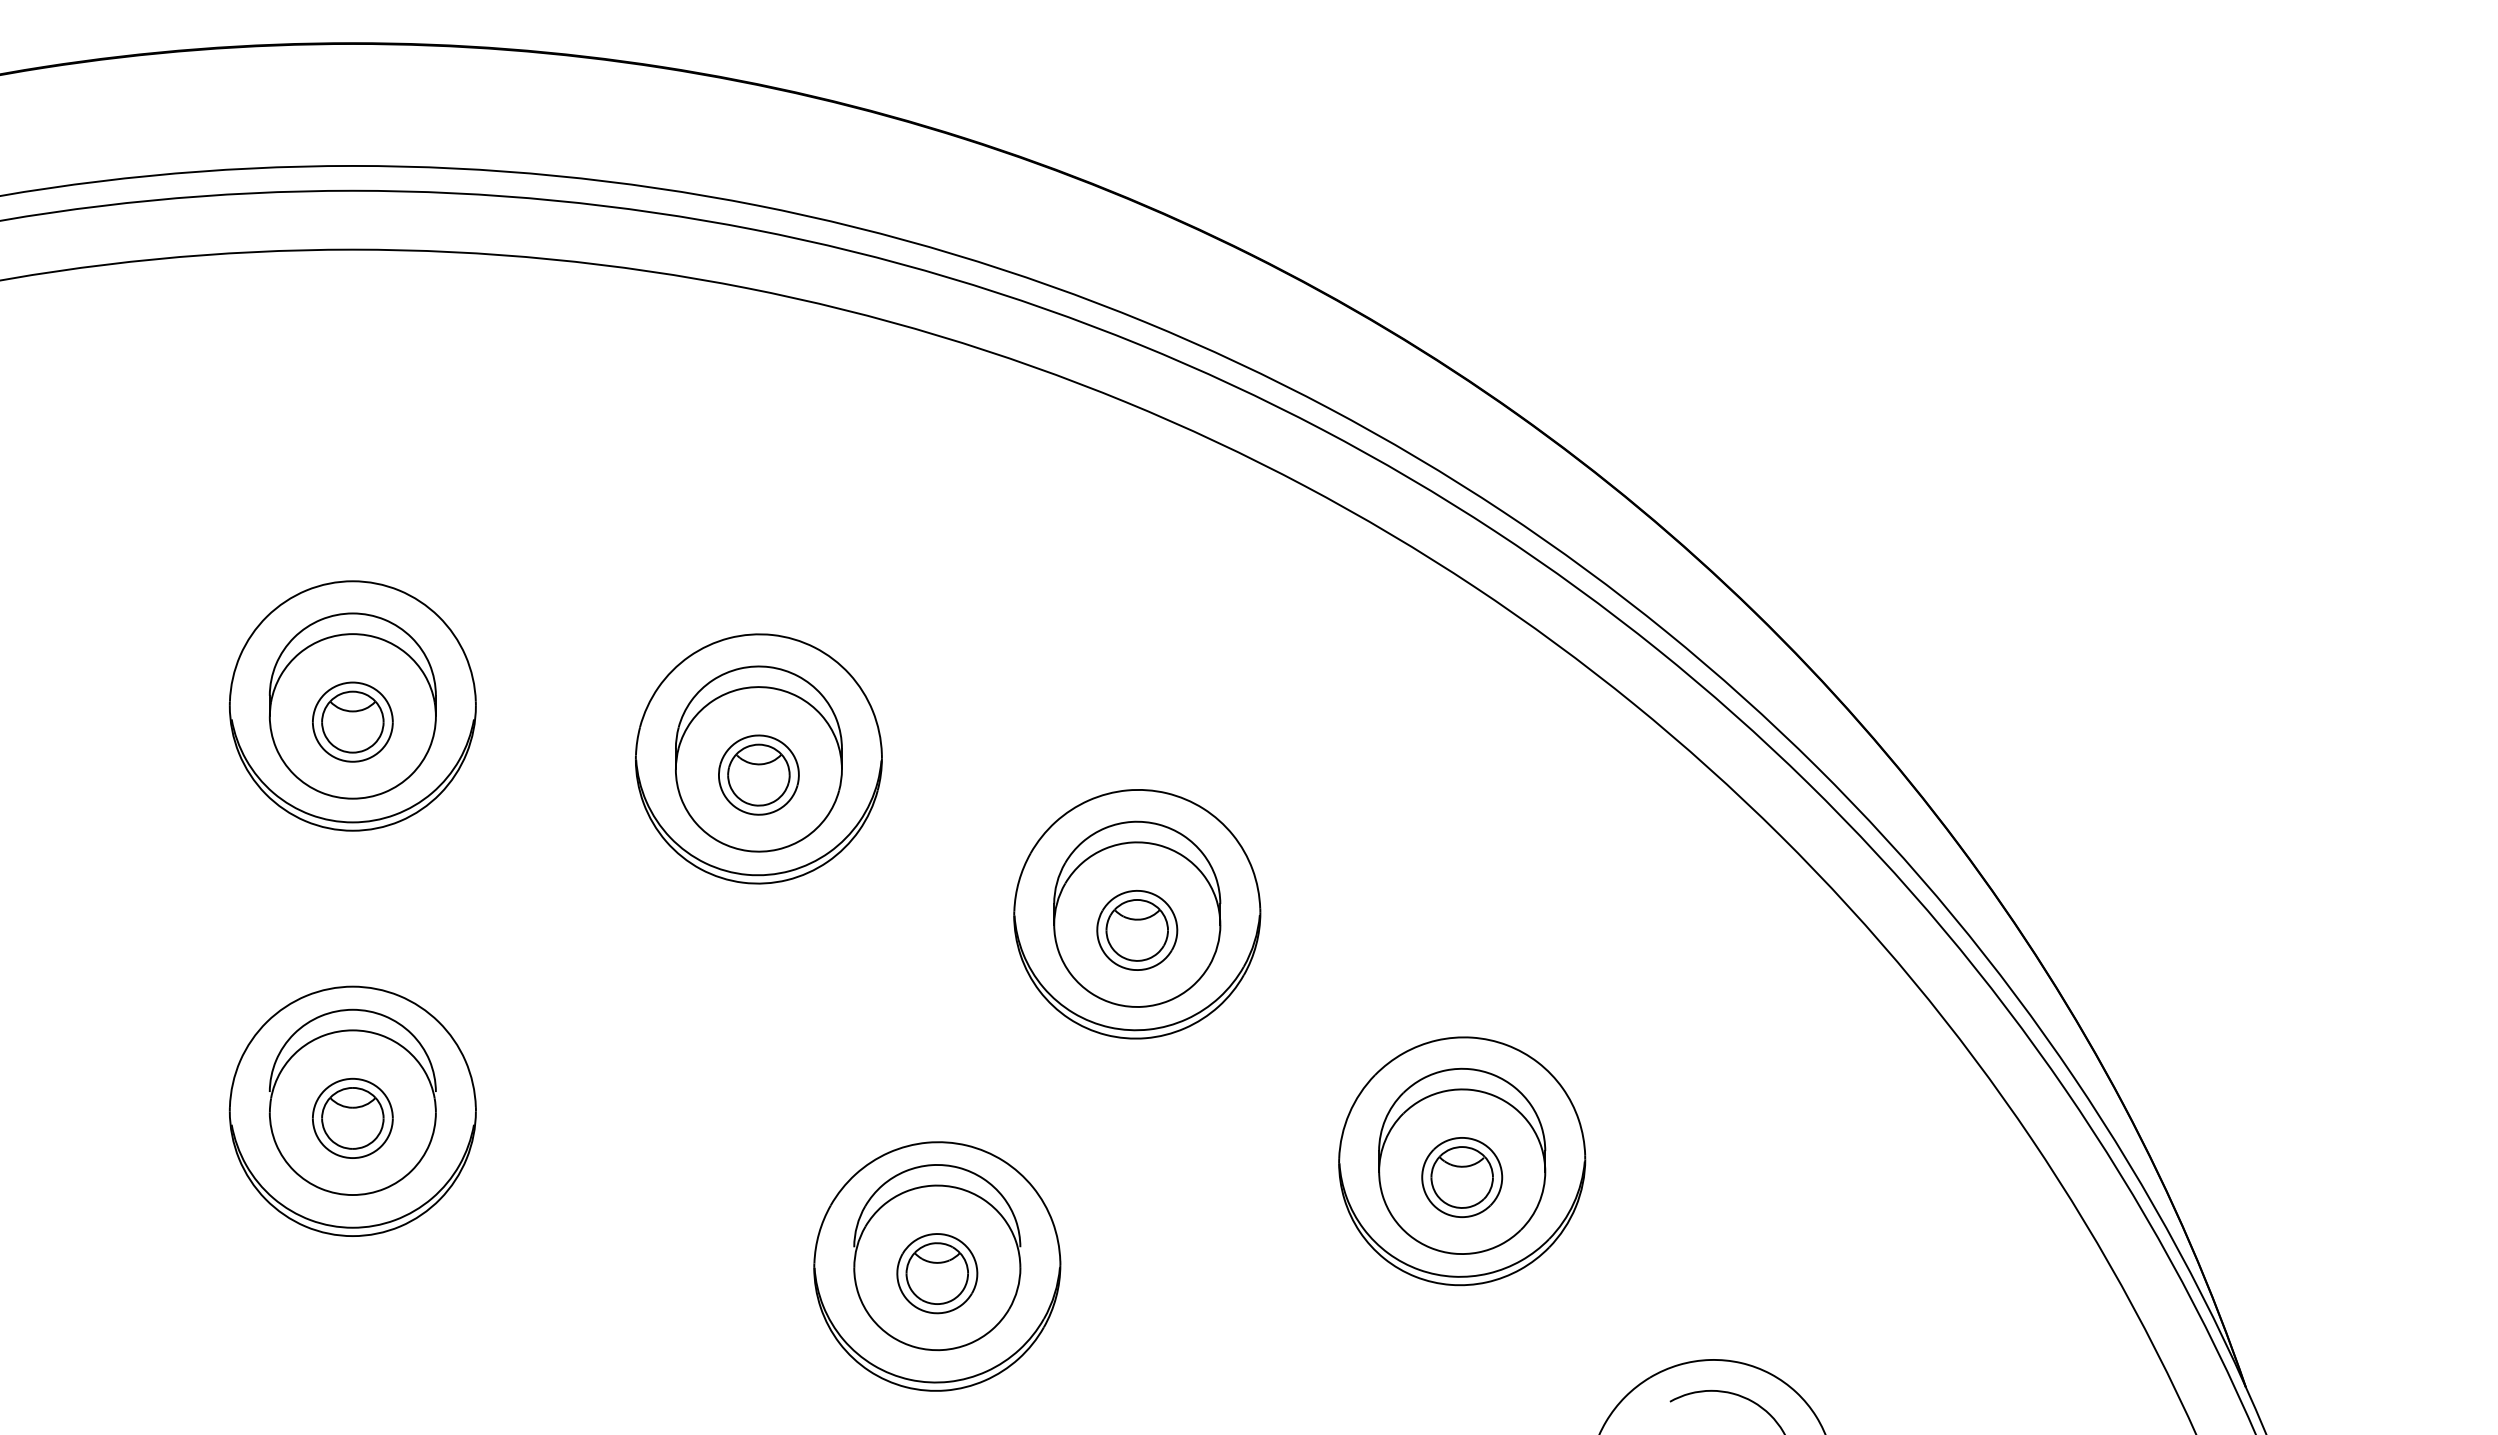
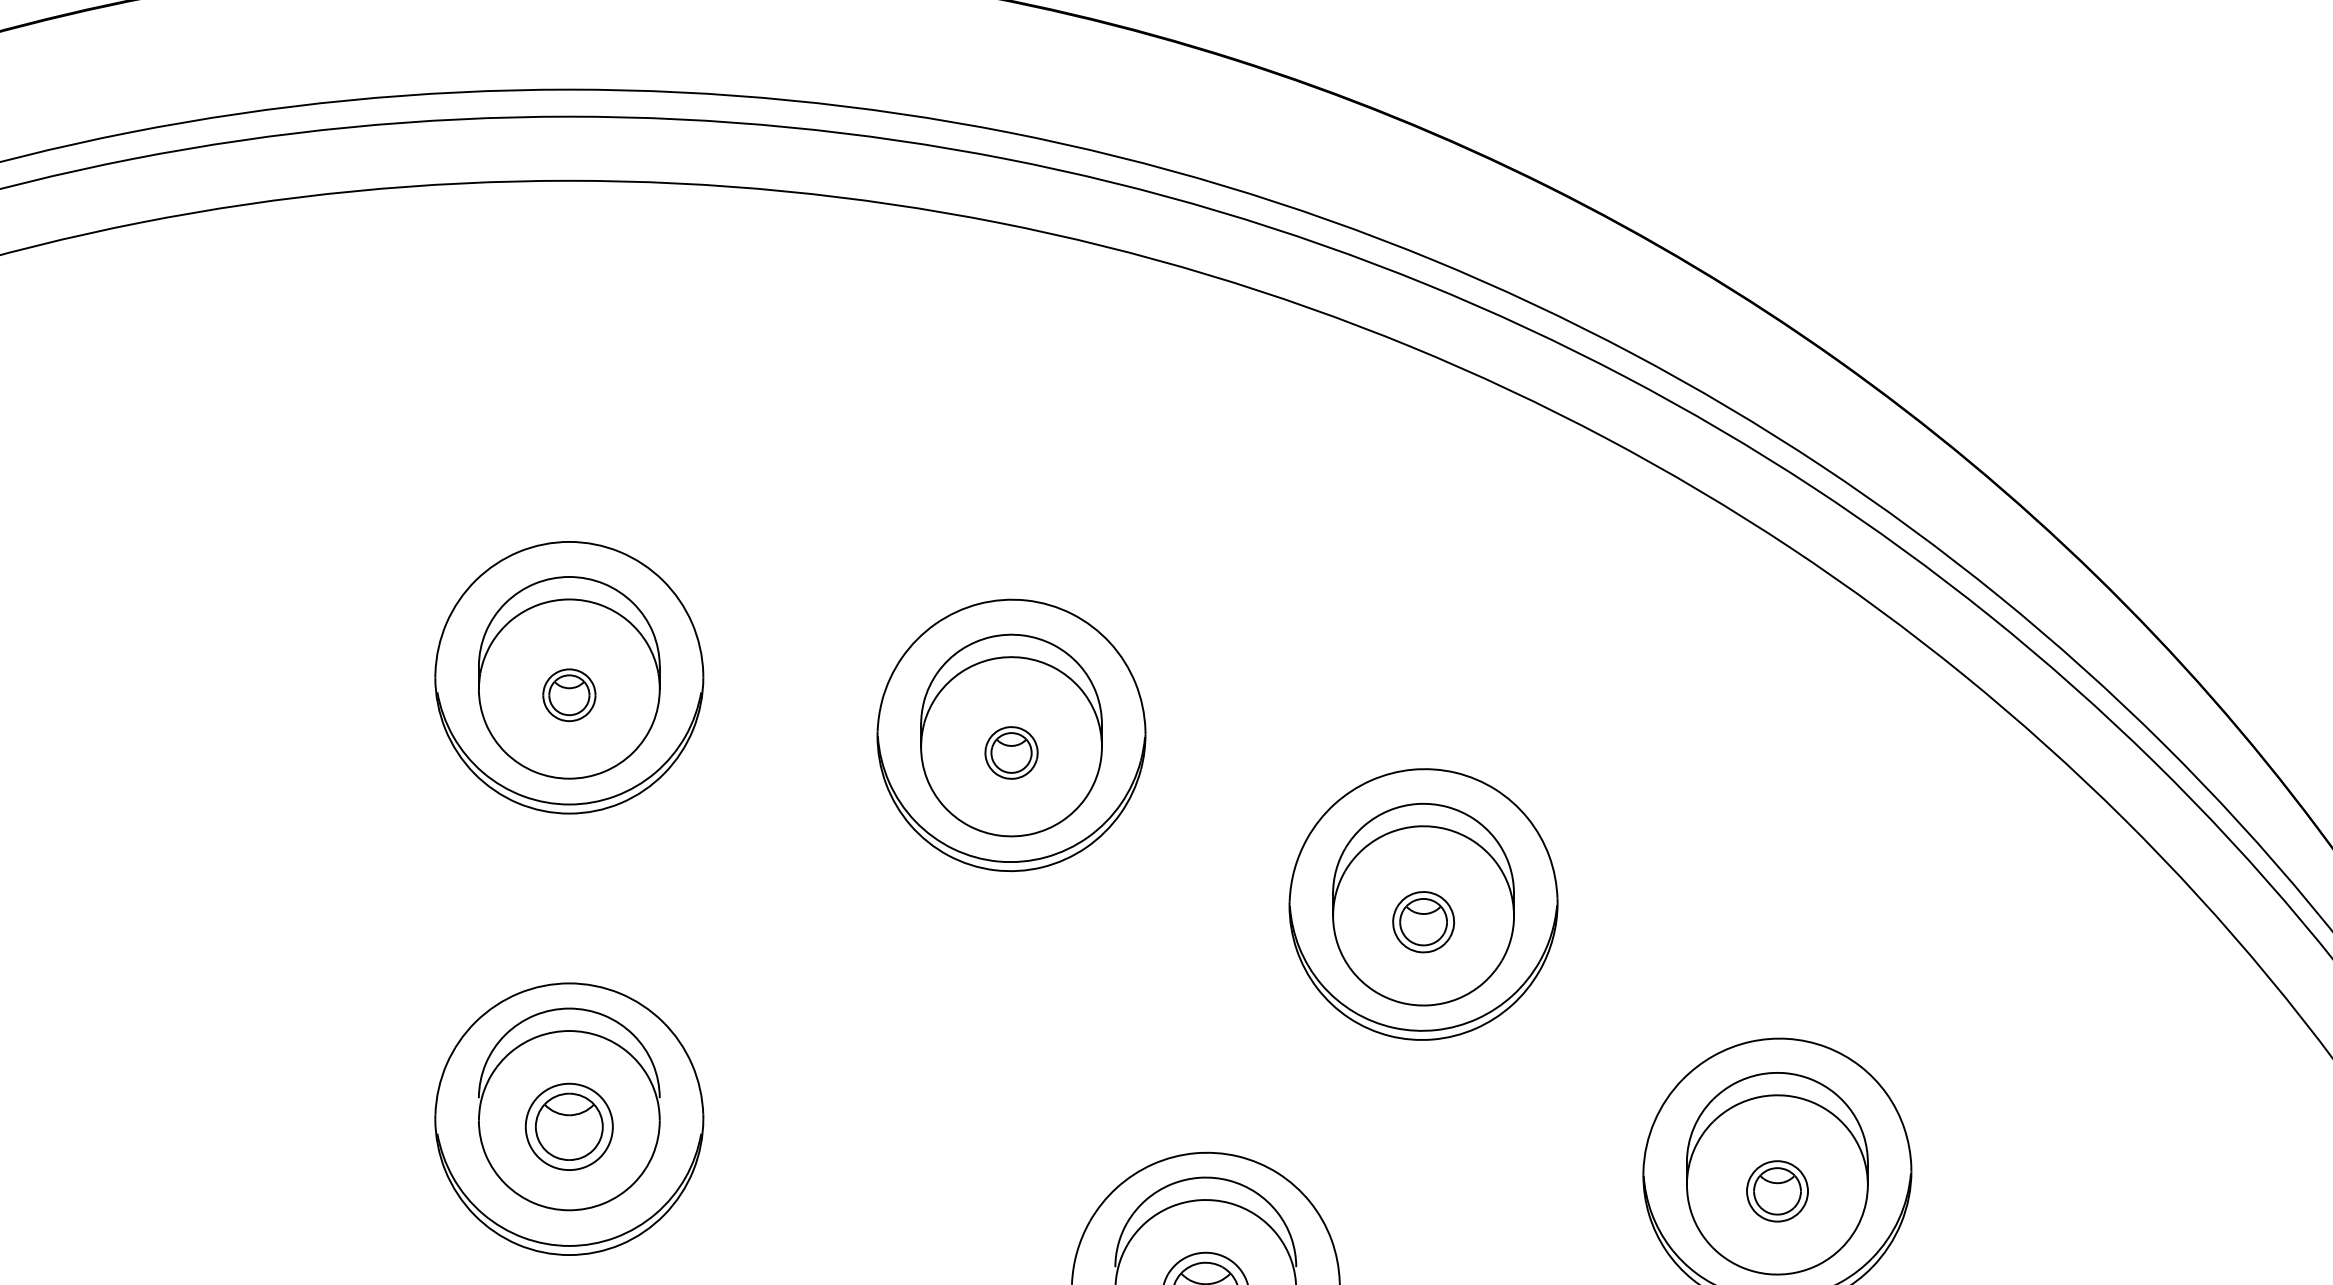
part: (352, 721) -> (568, 694), size x0.6
part: (758, 774) -> (1011, 752), size x0.6
part: (1137, 930) -> (1423, 922), size x0.7
part: (1462, 1177) -> (1777, 1191), size x0.7

